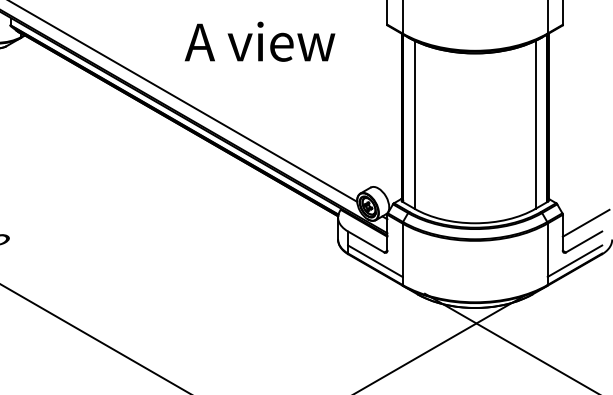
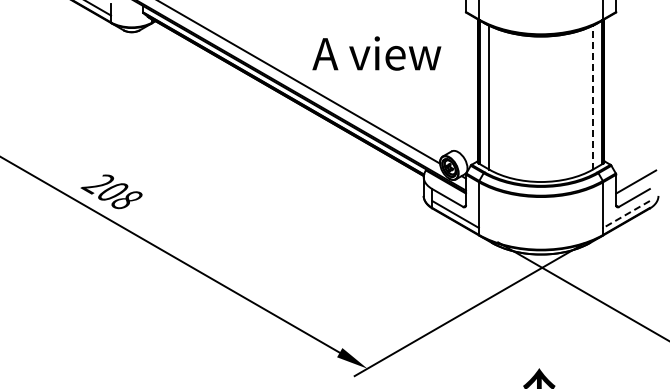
text: (259, 41) -> (376, 53), moved
line: (535, 124) -> (592, 97), solid -> dashed
line: (574, 261) -> (626, 214), solid -> dashed

